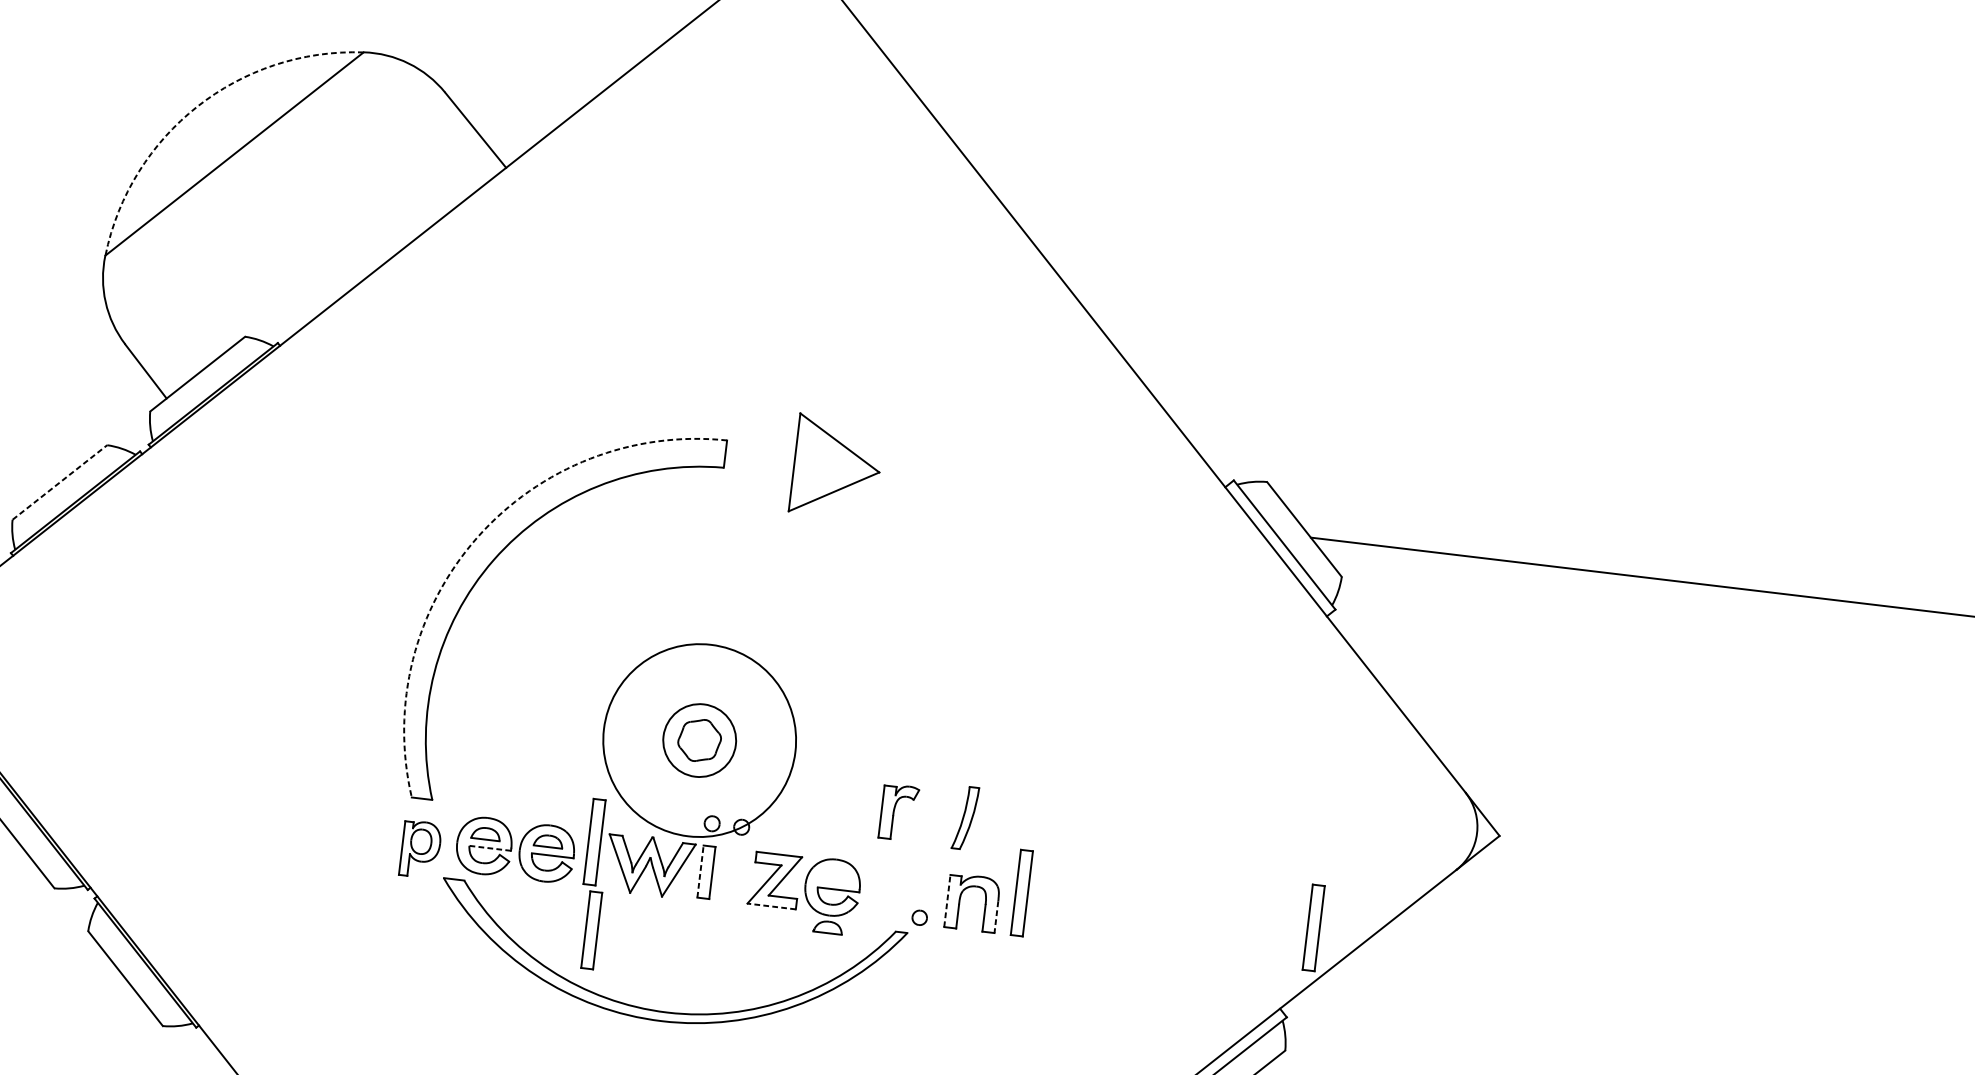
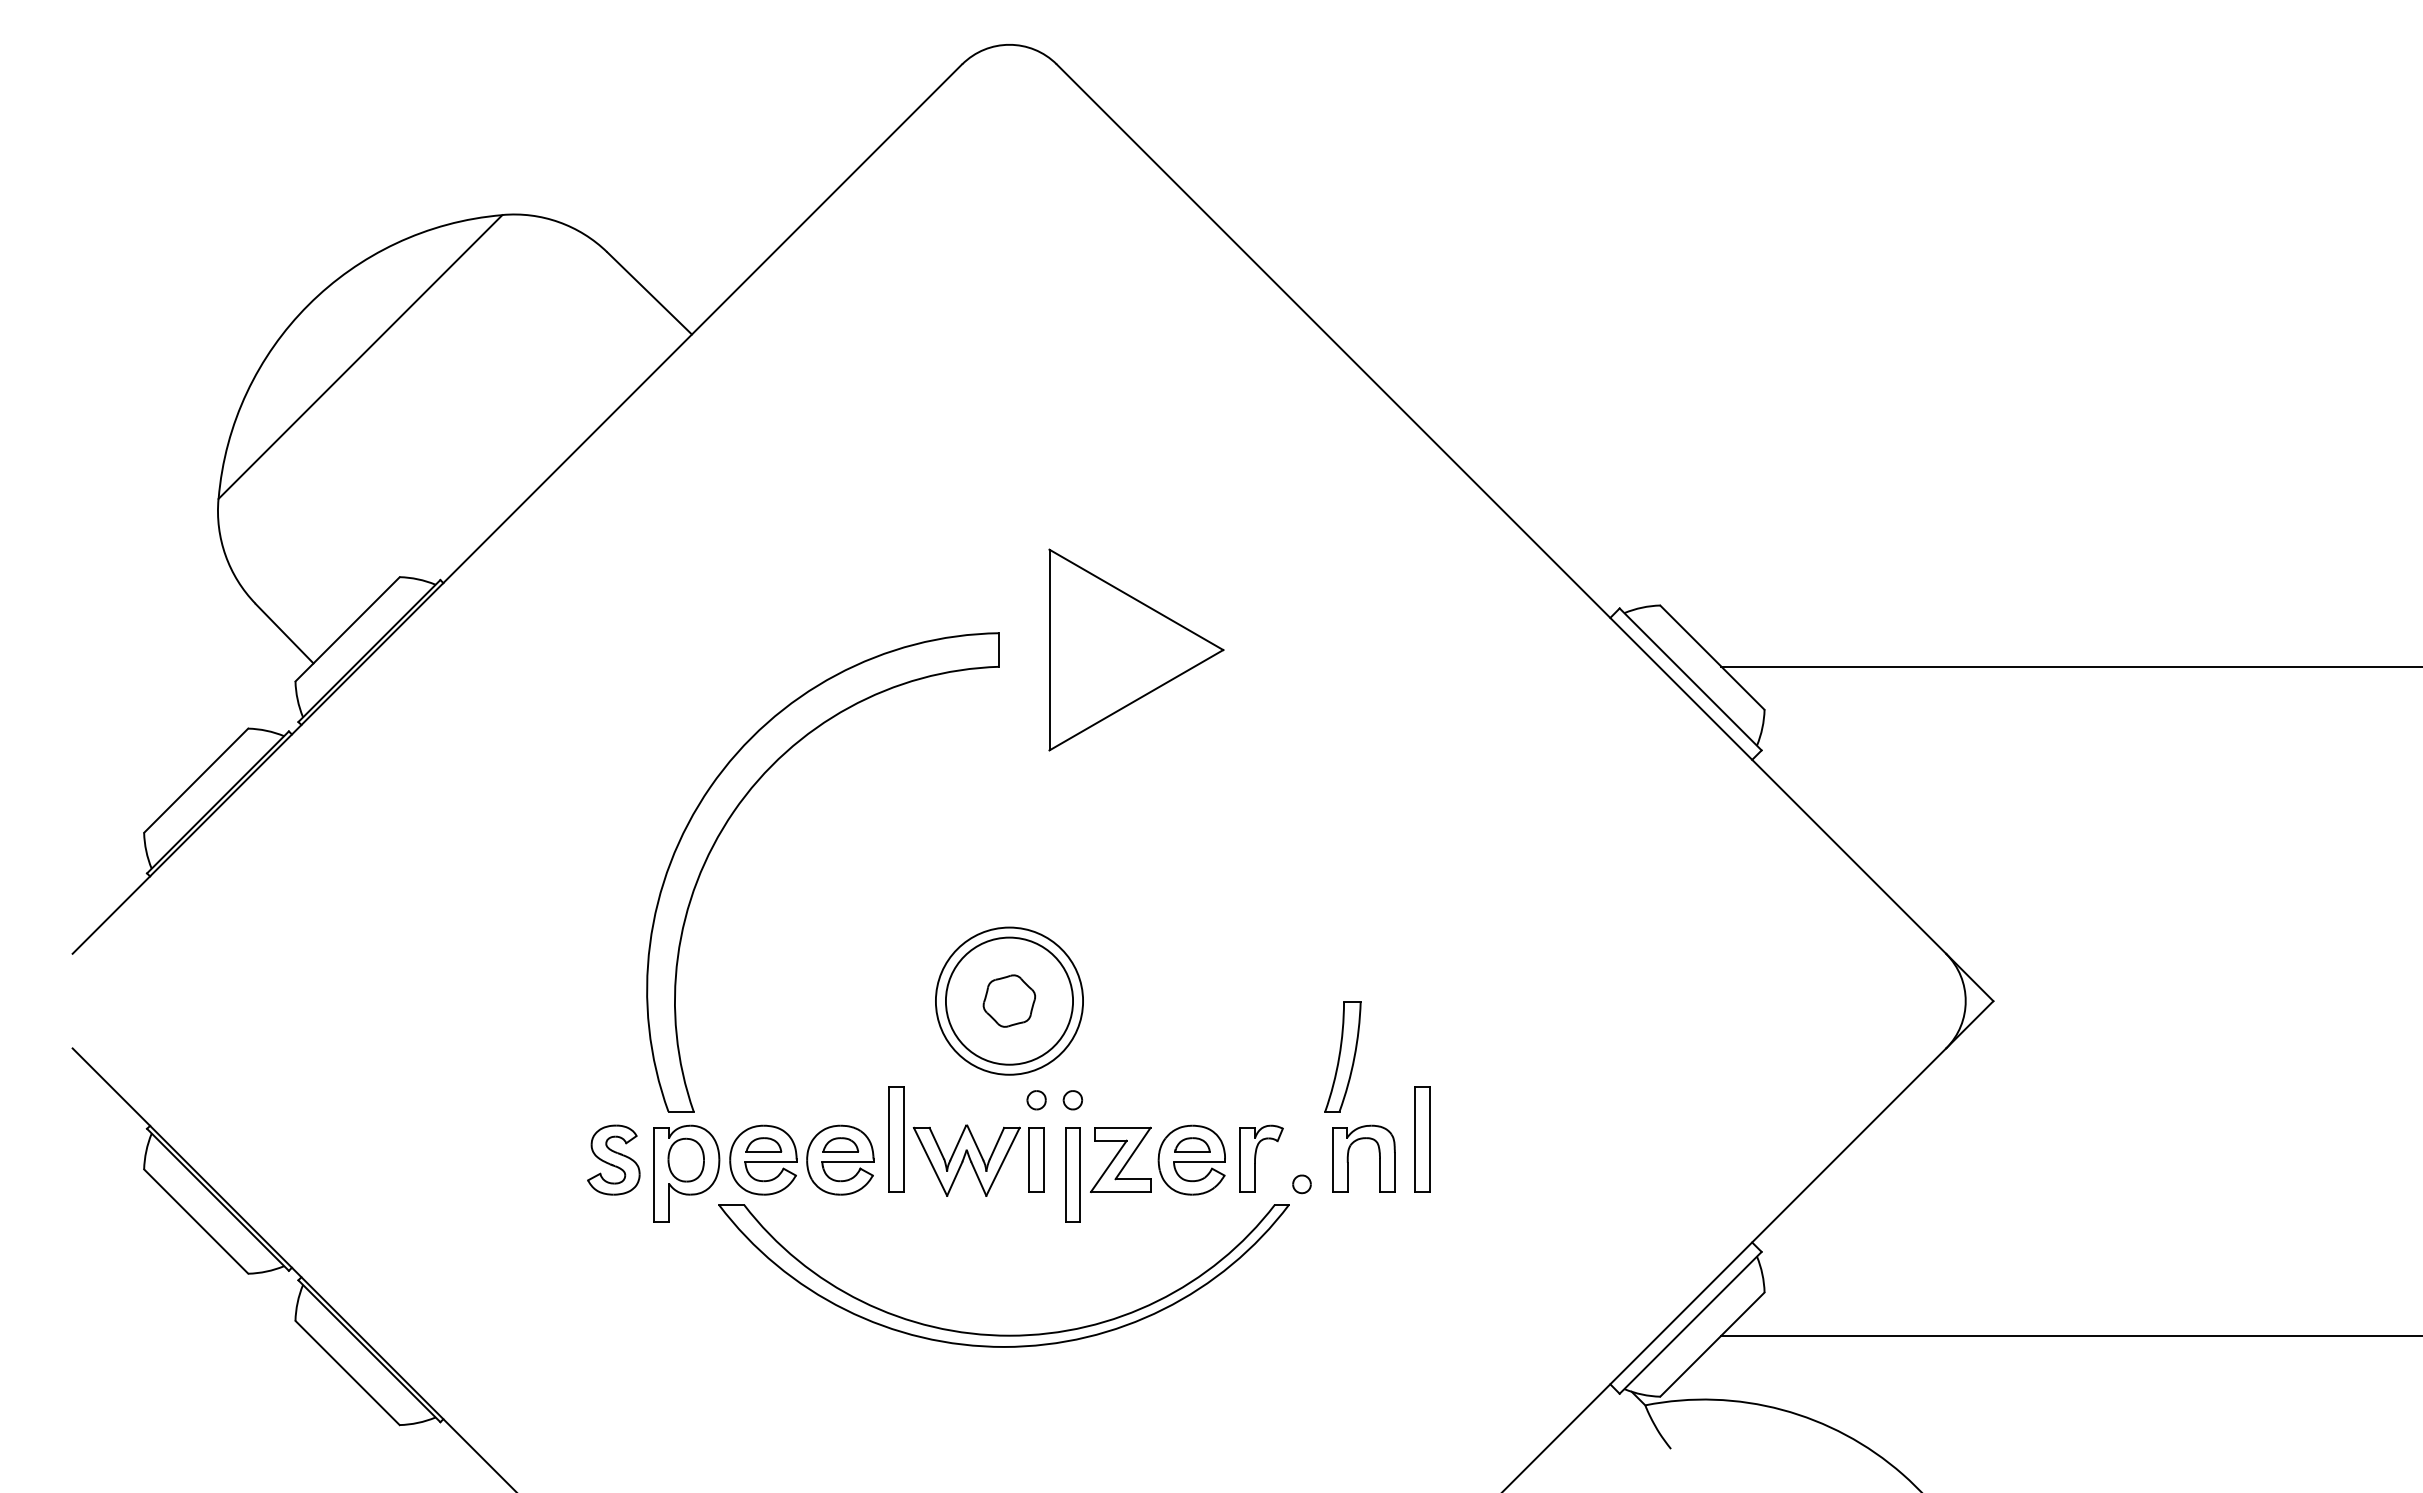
arc: (197, 107) -> (308, 305), dashed -> solid
part: (837, 466) -> (1136, 649), size x1.67
line: (60, 482) -> (196, 780), dashed -> solid
arc: (477, 537) -> (710, 787), dashed -> solid
circle: (699, 740) -> (1009, 1000), size x0.62
circle: (699, 740) -> (1009, 1000), size x1.43
part: (898, 812) -> (1261, 1158), moved
part: (965, 817) -> (1342, 1056), size x1.43
part: (362, 830) -> (613, 1159), added
line: (490, 848) -> (771, 1162), dashed -> solid
part: (420, 849) -> (686, 1173), size x1.43
line: (700, 871) -> (1029, 1159), dashed -> solid
line: (947, 900) -> (1333, 1159), dashed -> solid
line: (771, 906) -> (1120, 1192), dashed -> solid
line: (995, 917) -> (1394, 1173), dashed -> solid
part: (828, 926) -> (1192, 1144), moved
part: (1313, 927) -> (1781, 1139), removed
part: (591, 929) -> (1072, 1174), moved

